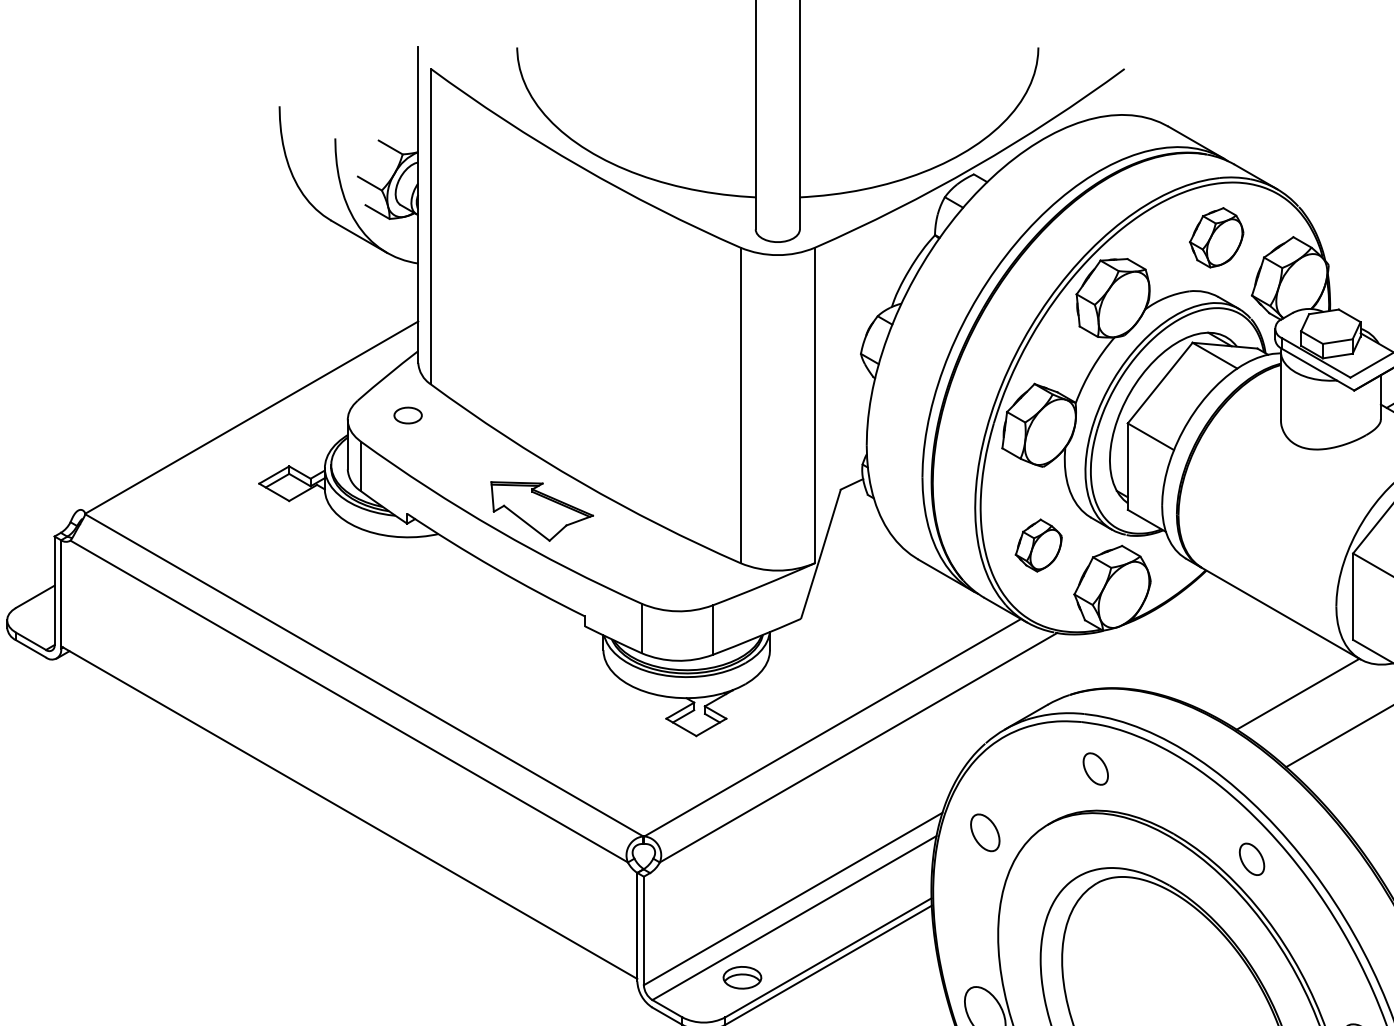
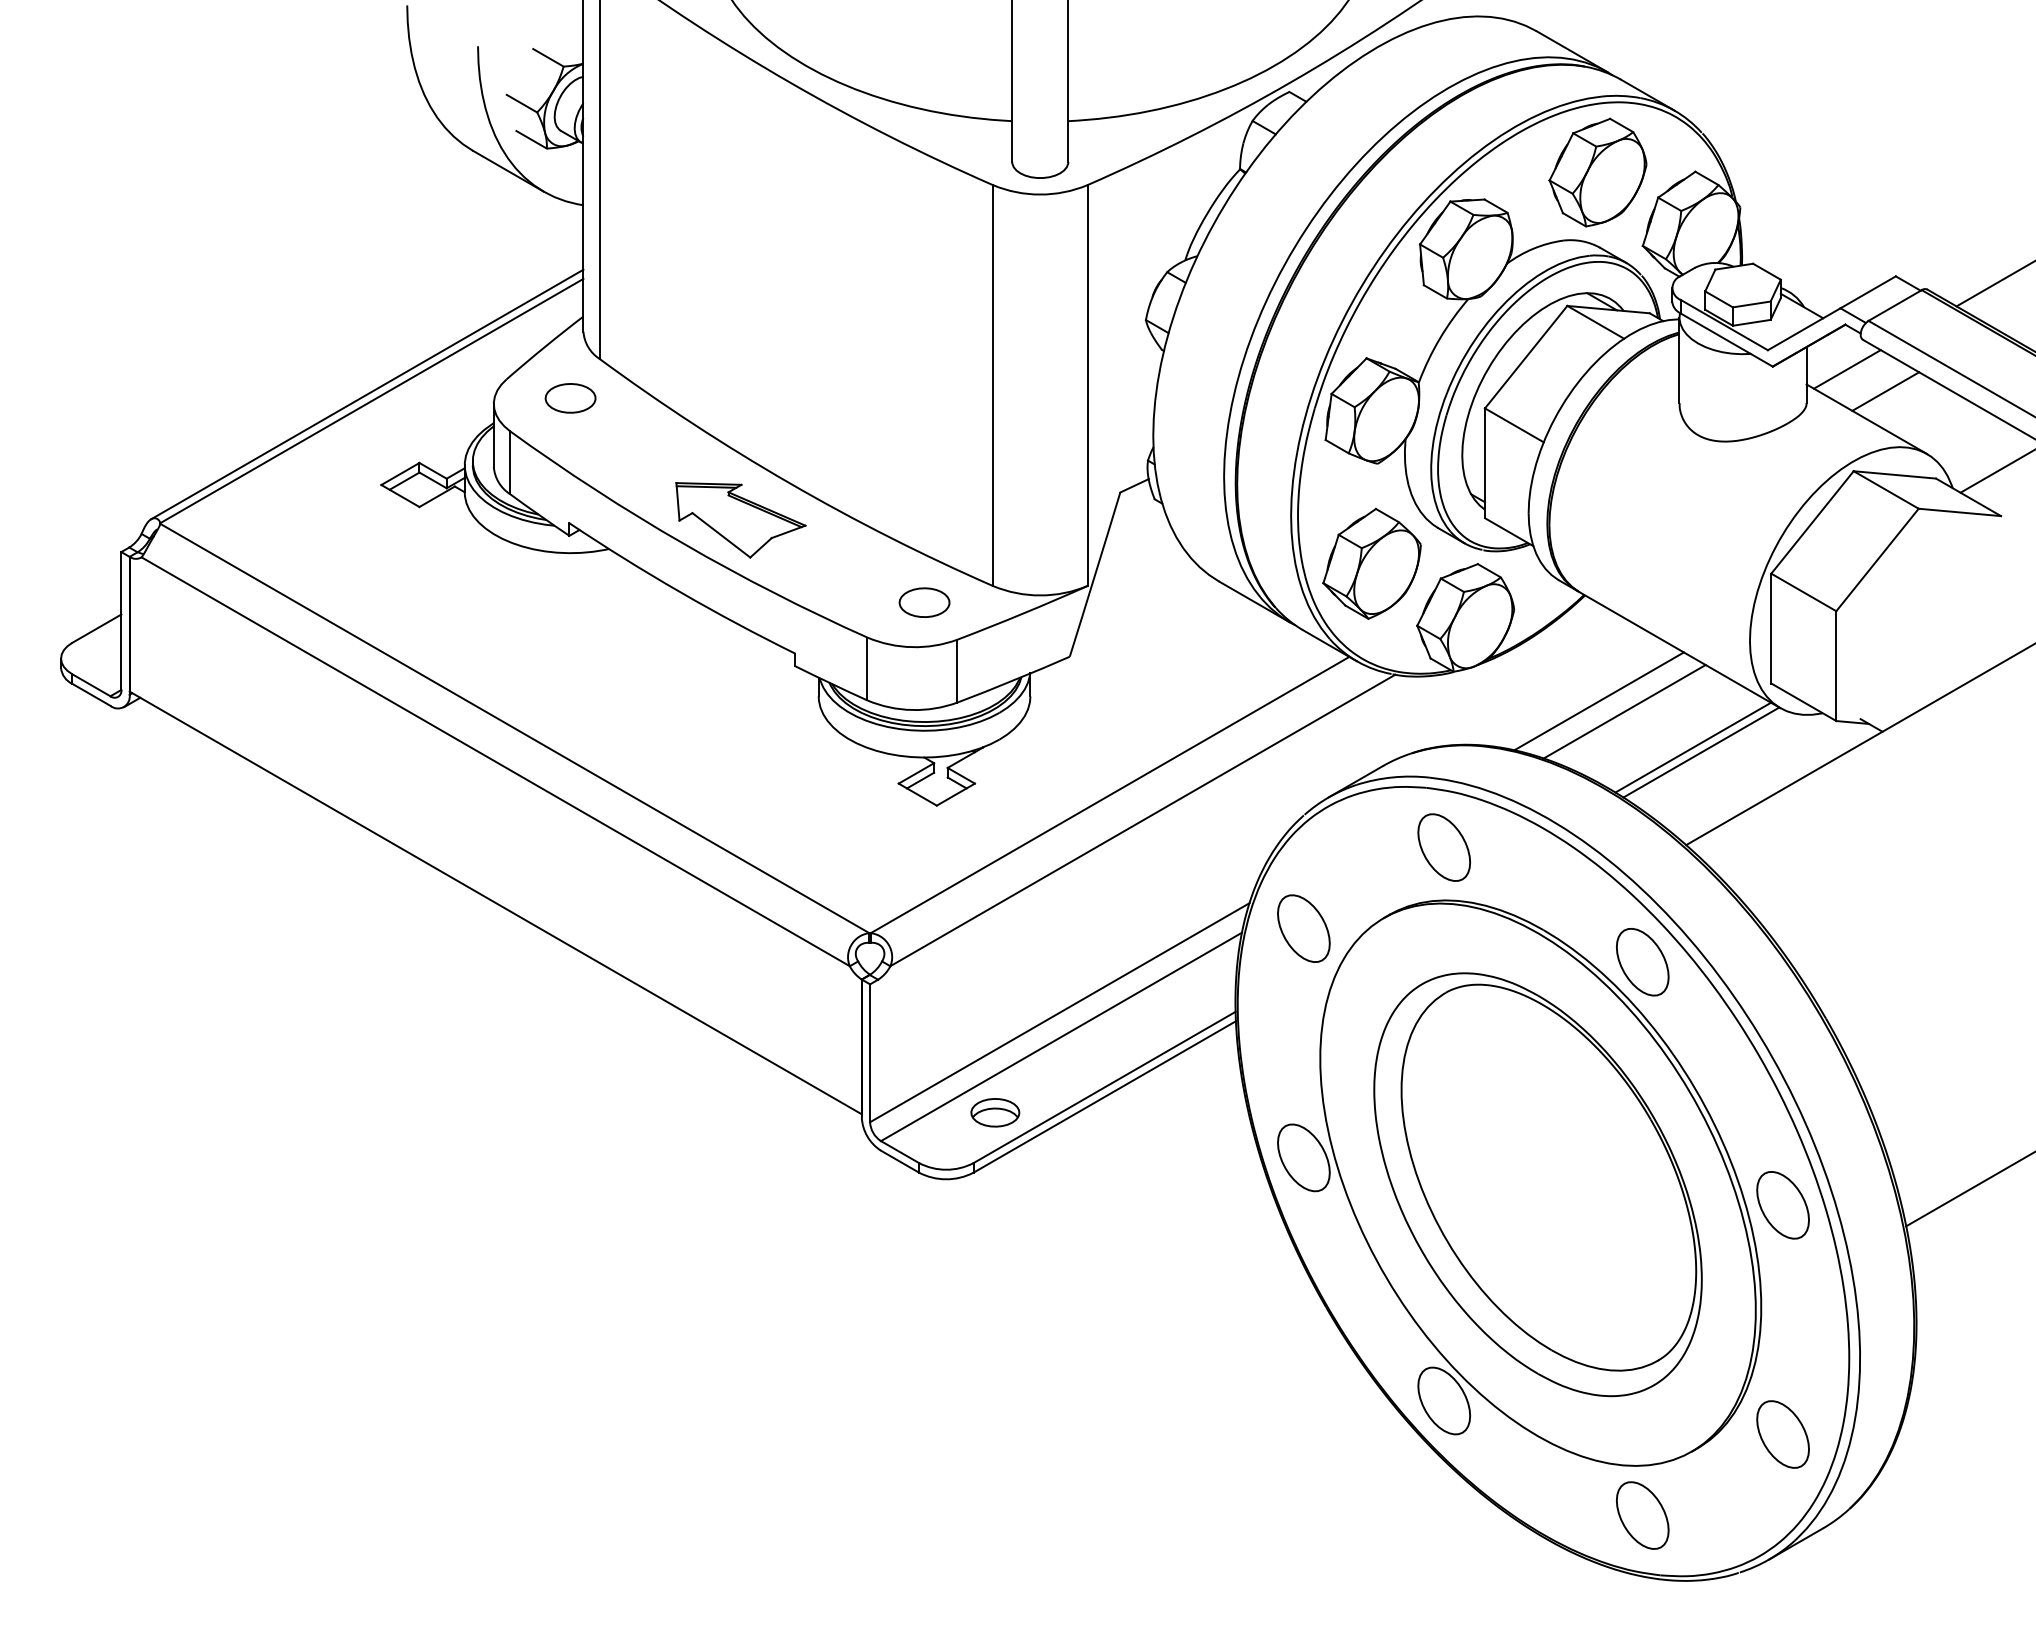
part: (1216, 237) -> (1597, 172), size x1.43
line: (248, 412) -> (367, 394), added
part: (408, 415) -> (570, 398), size x1.43
part: (1038, 545) -> (1371, 563), size x1.67
part: (686, 576) -> (924, 602), added
line: (1217, 654) -> (1598, 701), added
line: (1237, 661) -> (1624, 711), added
line: (1291, 690) -> (1693, 747), added
part: (1095, 768) -> (1444, 847), size x1.67
part: (984, 832) -> (1303, 928), size x1.43
part: (1251, 859) -> (1642, 962), size x1.67

